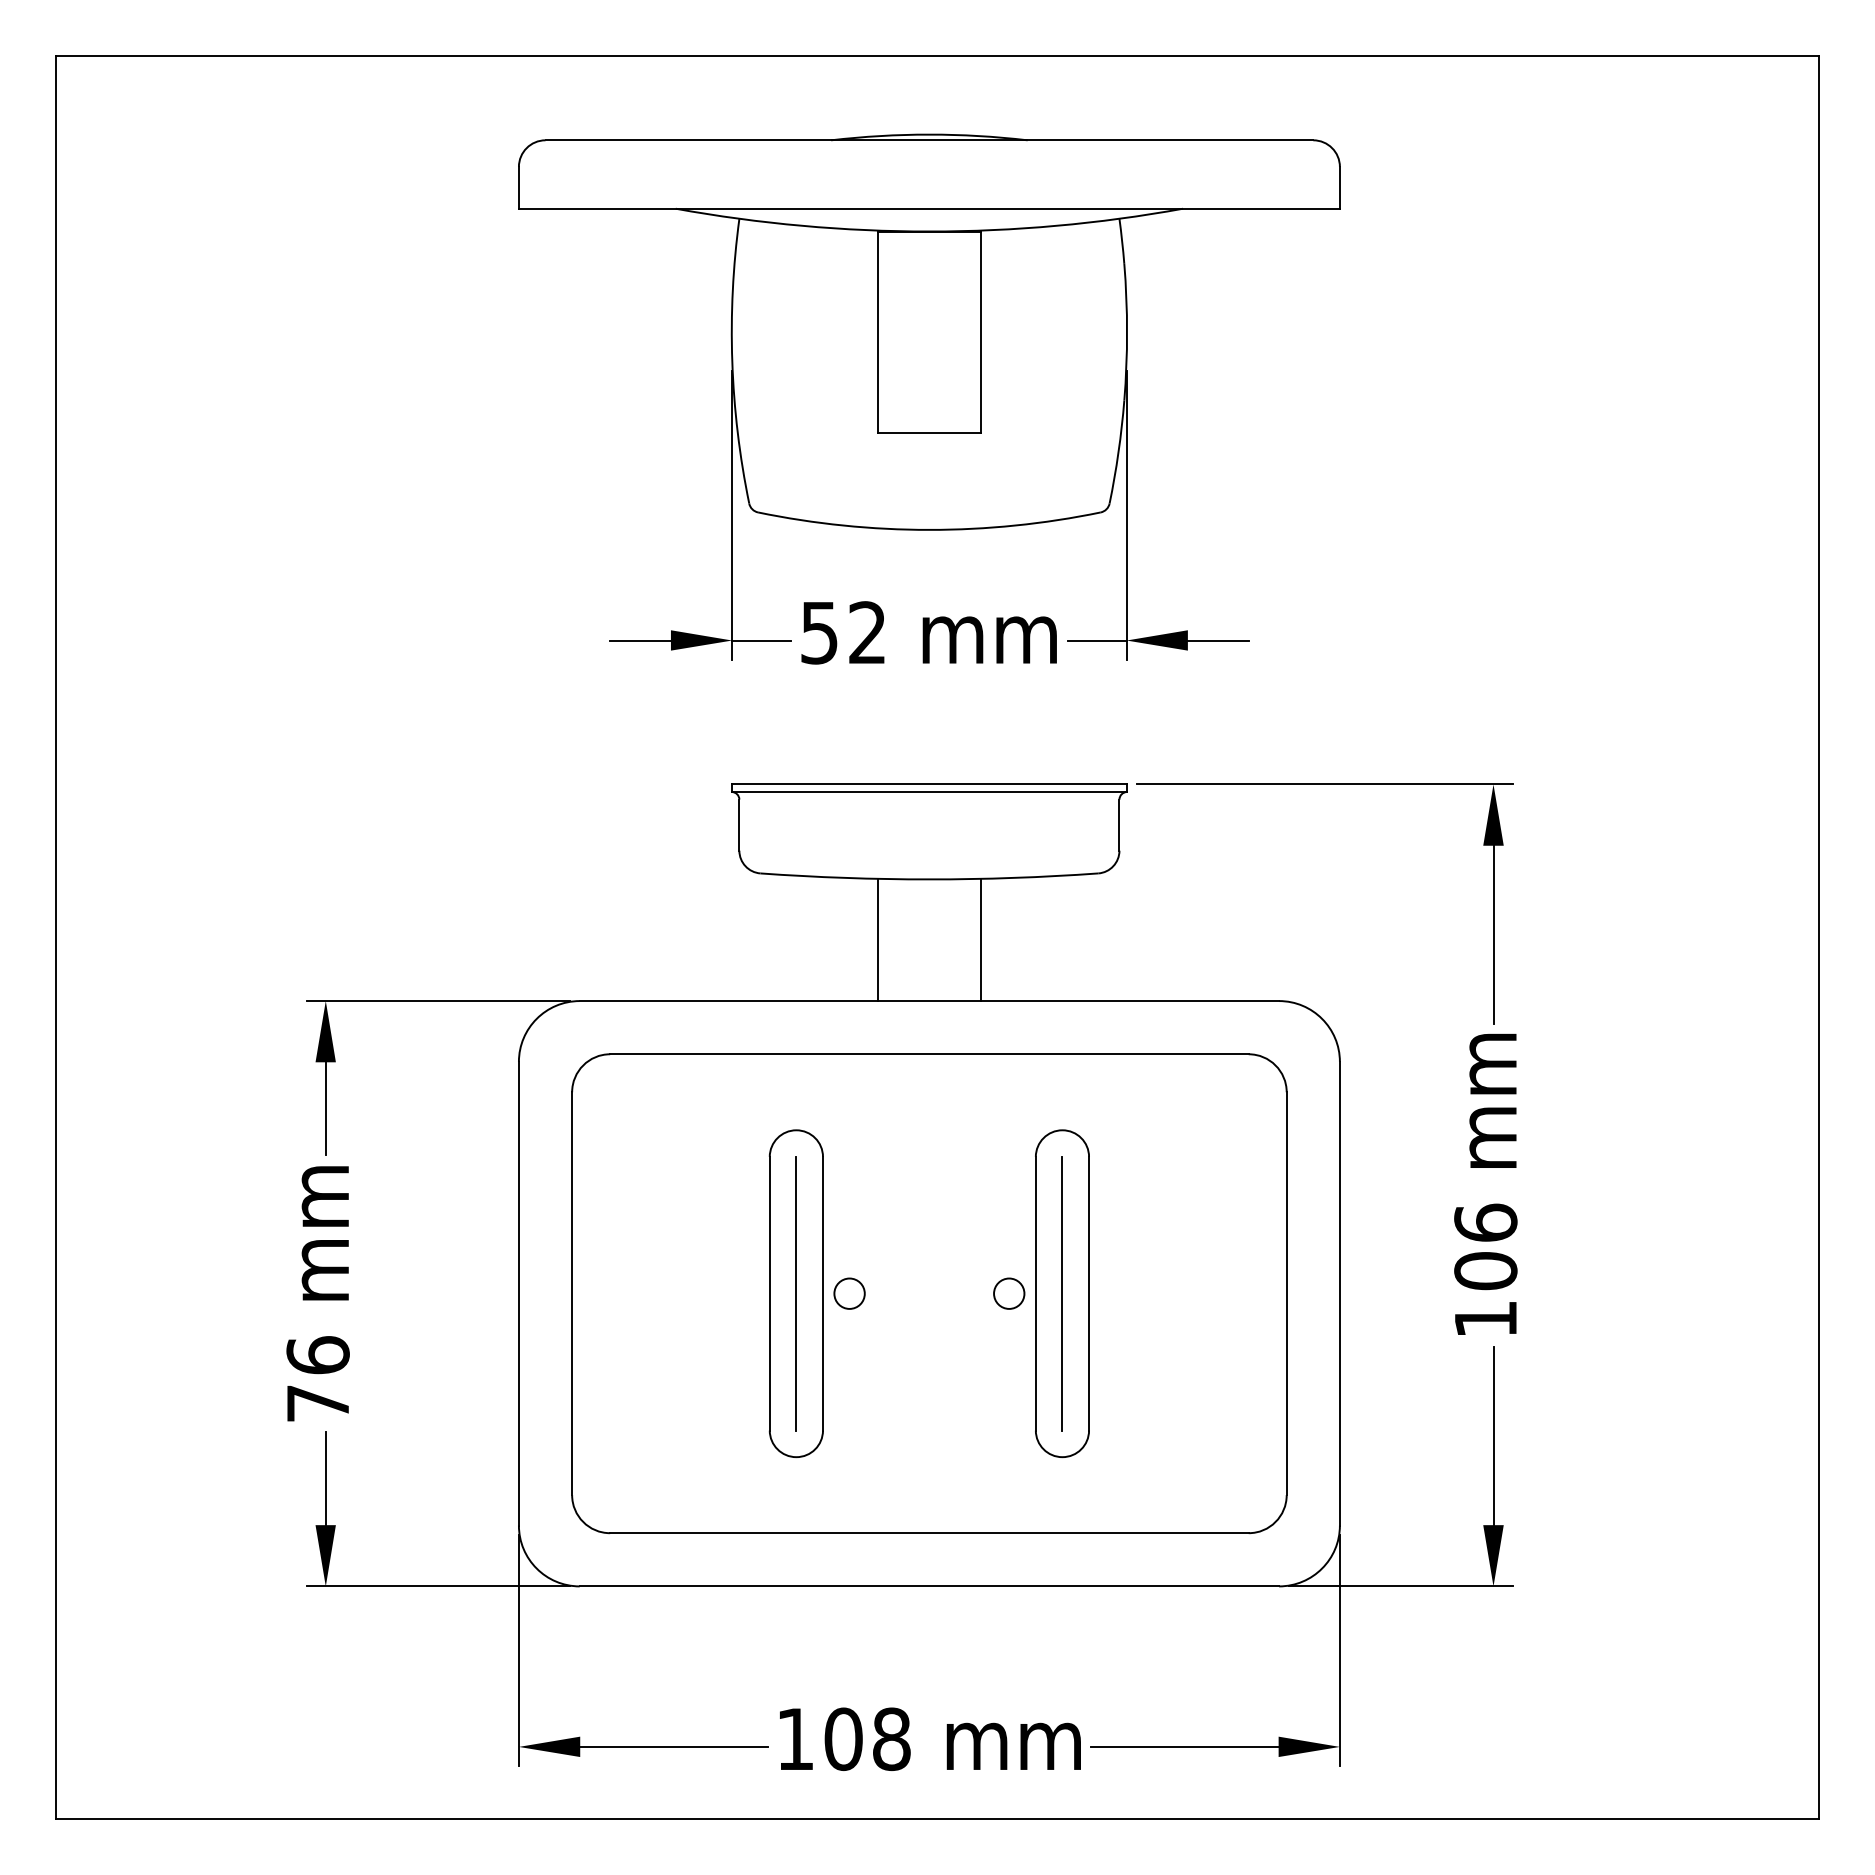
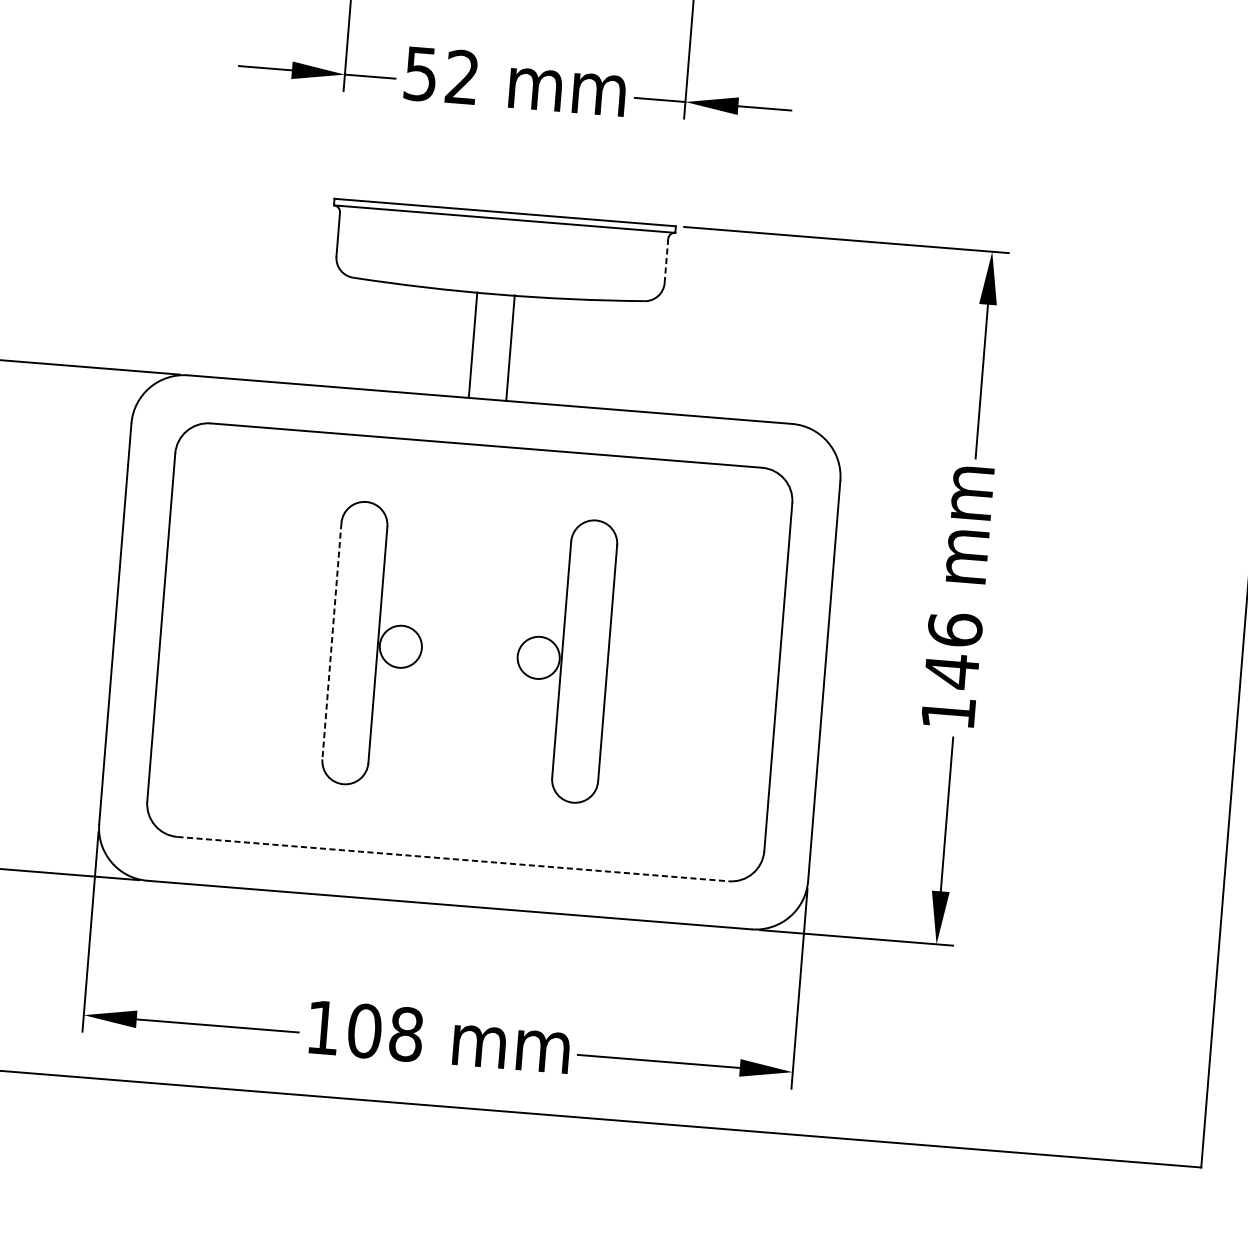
line: (1119, 825) -> (666, 261), solid -> dashed
line: (878, 939) -> (510, 347), moved
line: (980, 939) -> (472, 344), moved
text: (1485, 1271) -> (951, 671), 106 -> 146
line: (769, 1293) -> (331, 641), solid -> dashed
line: (796, 1293) -> (355, 642), removed
circle: (849, 1293) -> (400, 646), size x1.6
circle: (1009, 1293) -> (538, 657), size x1.6
line: (1062, 1293) -> (584, 661), removed
line: (929, 1533) -> (453, 859), solid -> dashed

